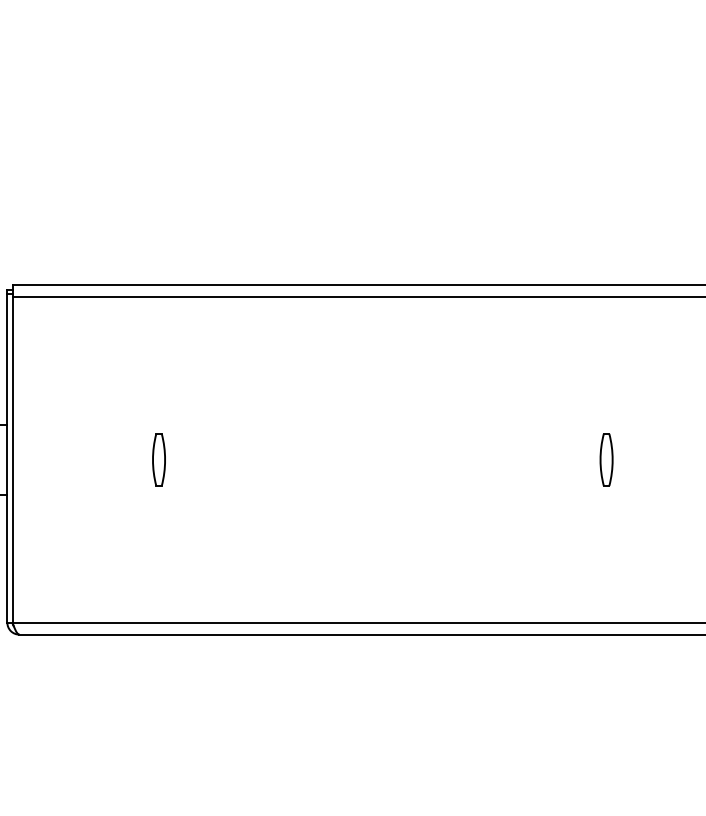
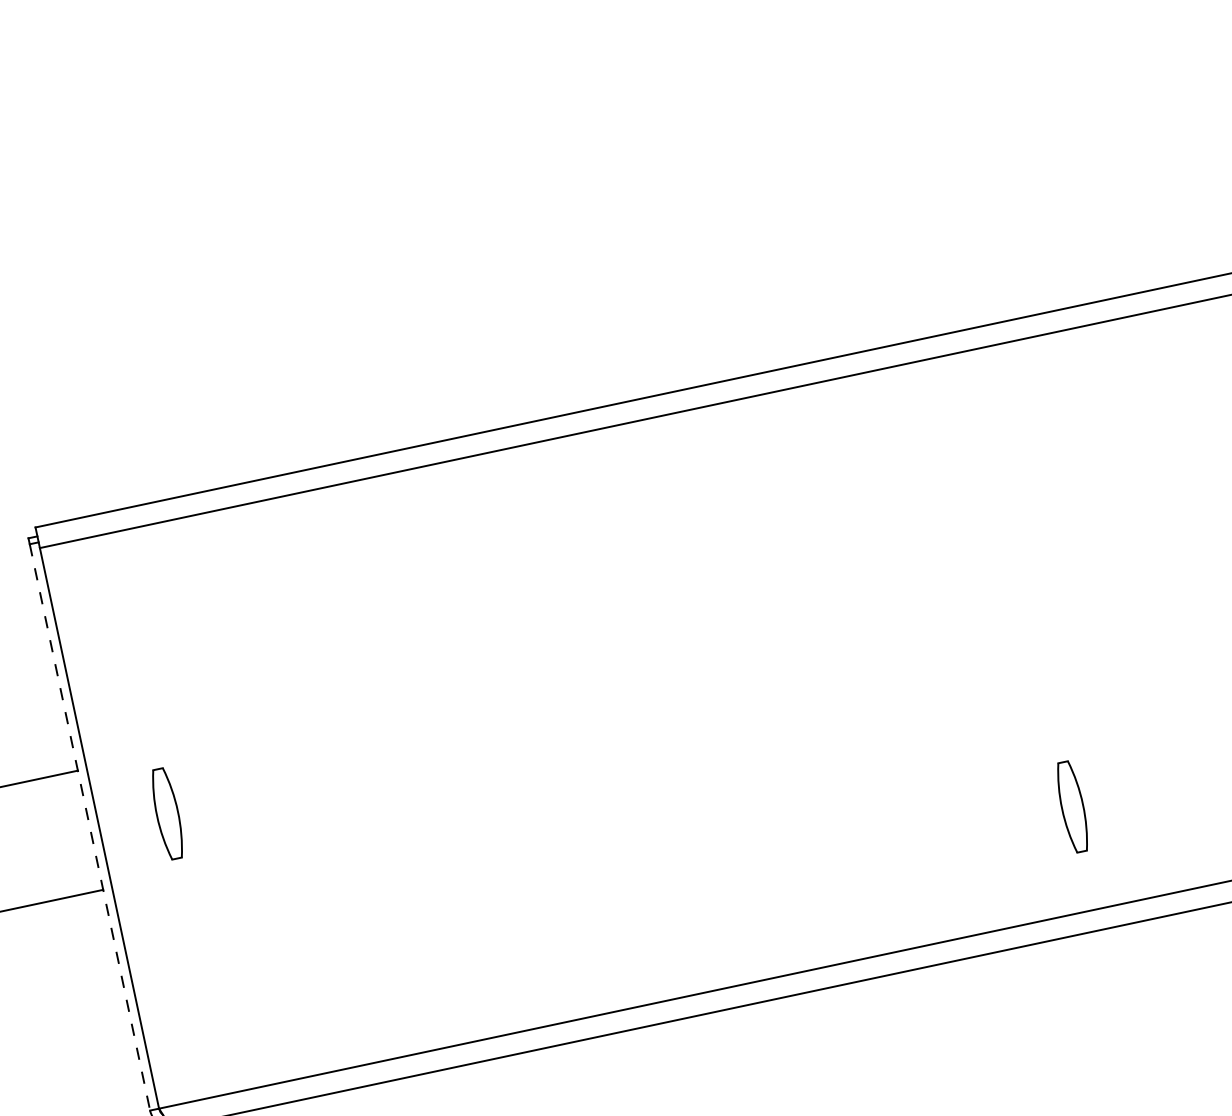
line: (7, 458) -> (90, 827), solid -> dashed
part: (158, 459) -> (166, 813), moved
part: (606, 459) -> (1072, 806), moved

